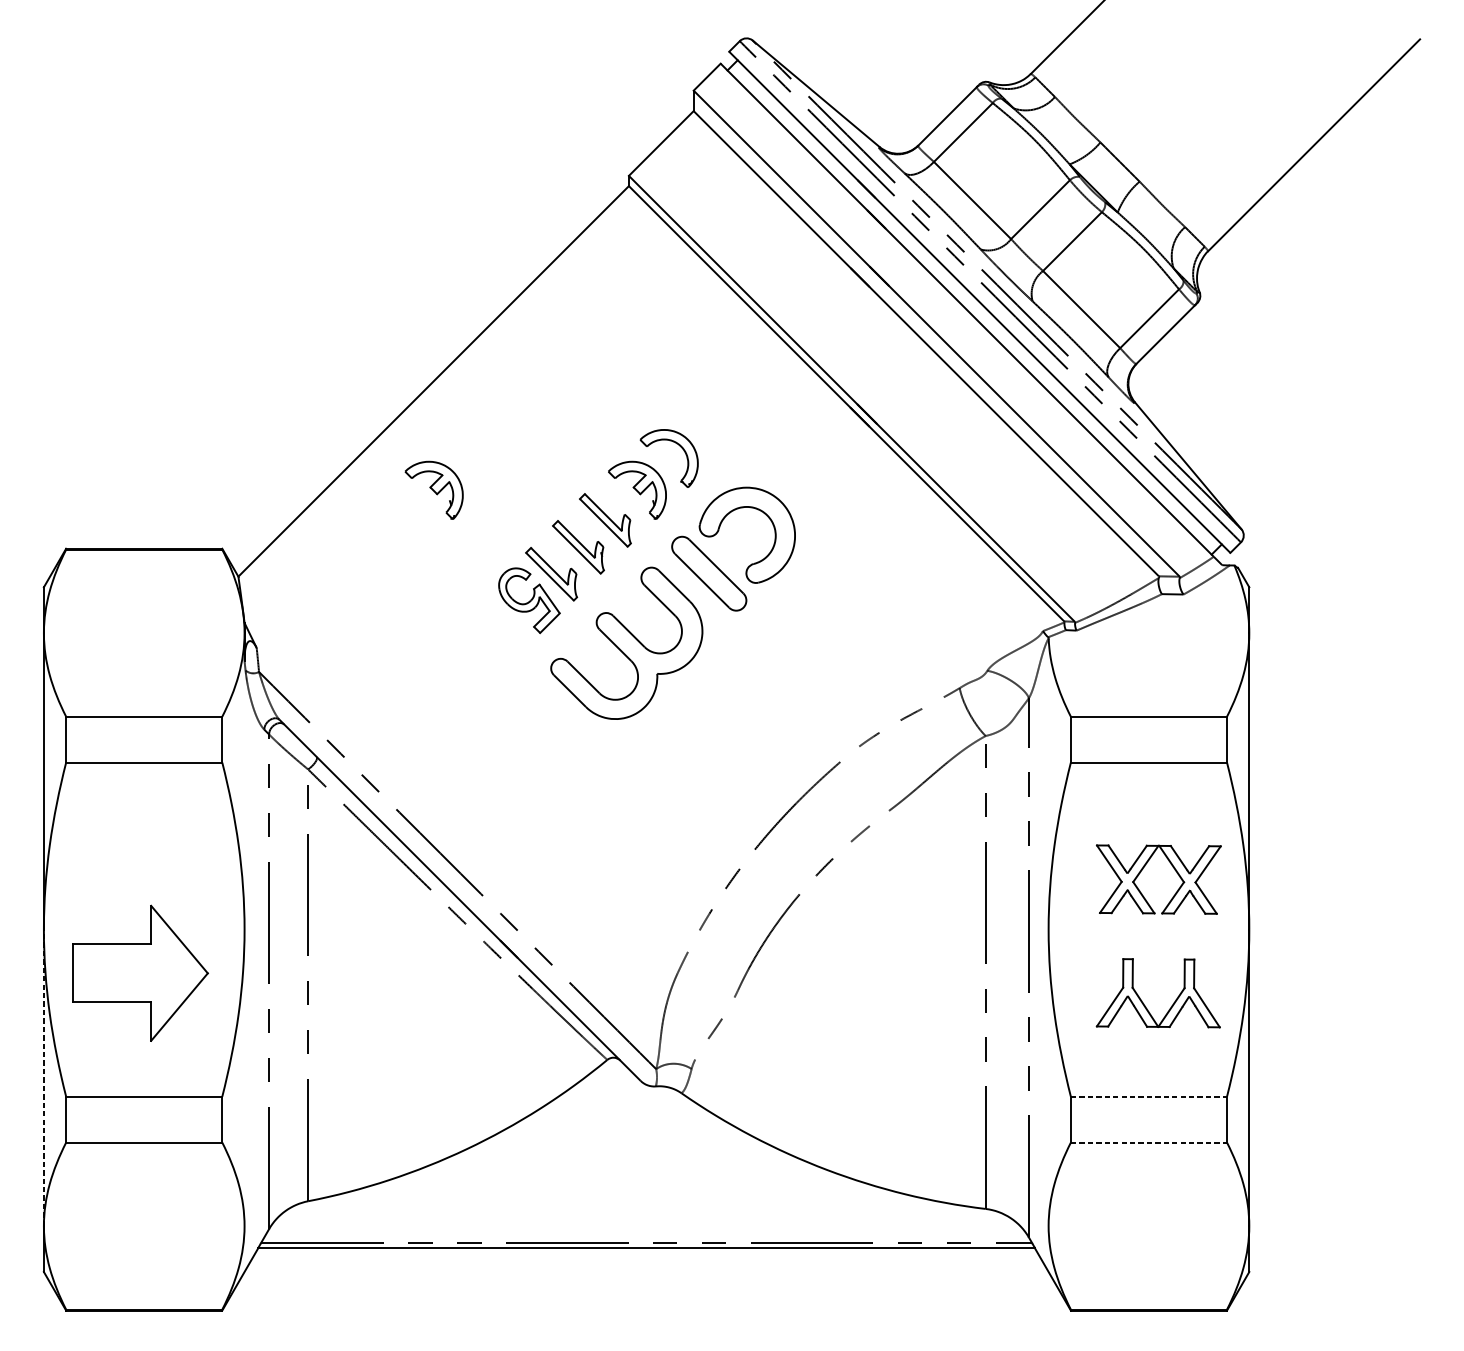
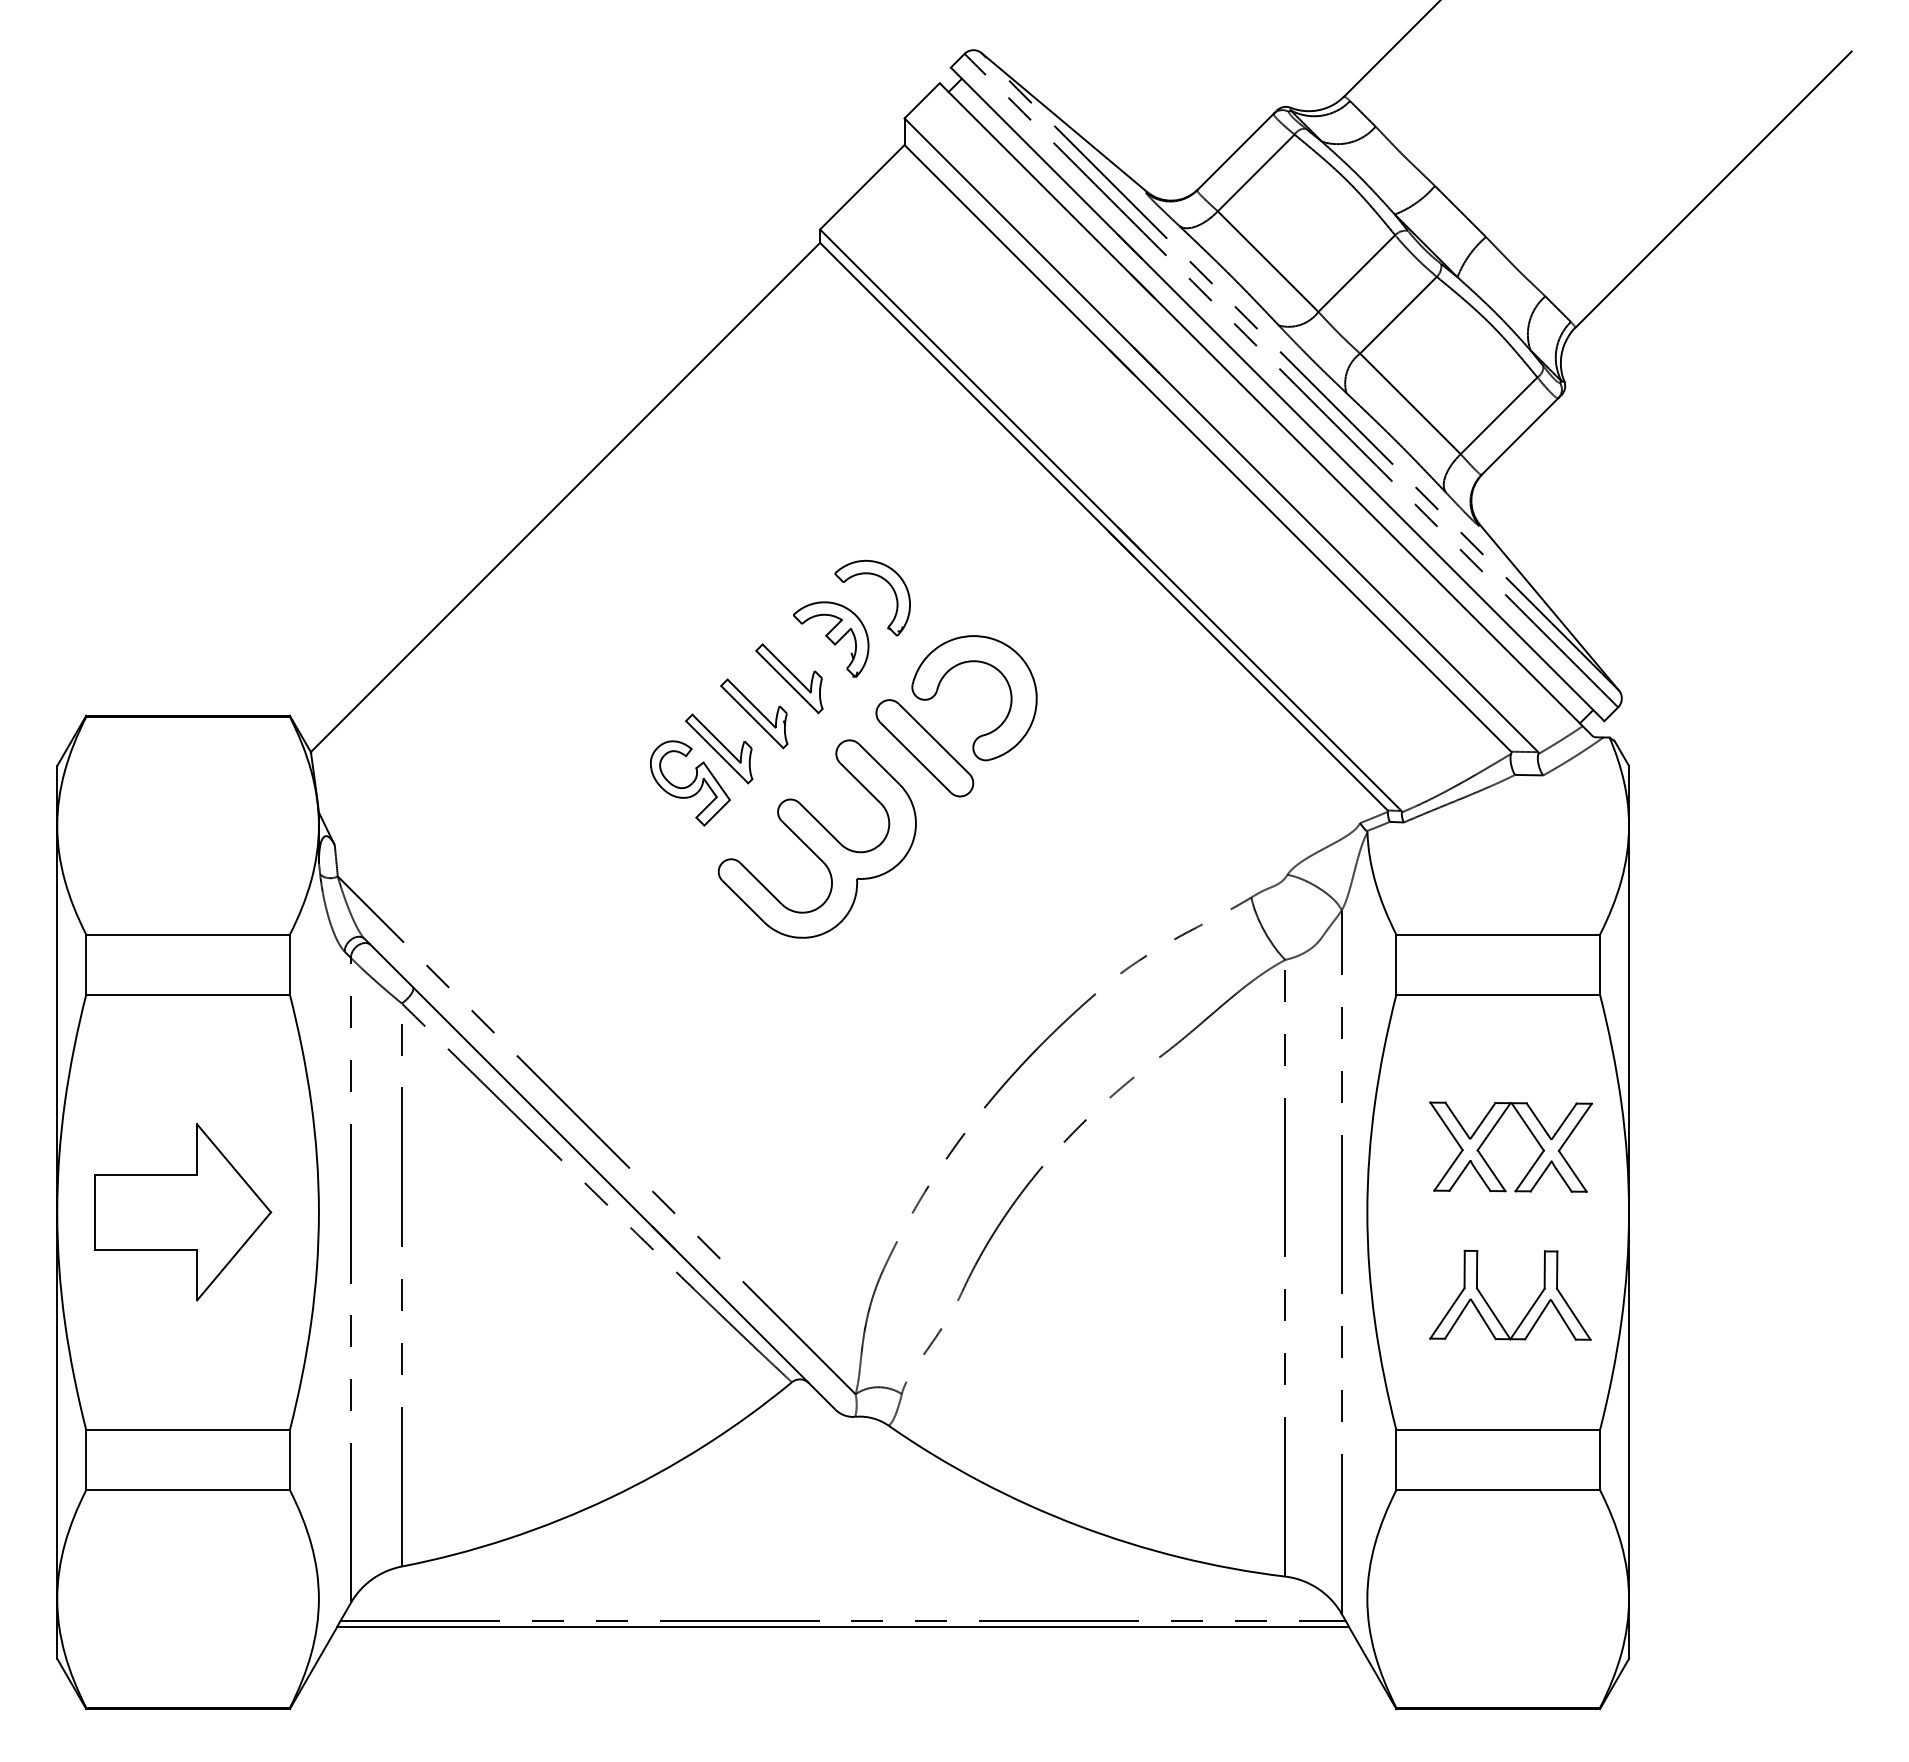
part: (434, 490) -> (566, 639), removed
part: (140, 973) -> (183, 1212), moved
line: (44, 1077) -> (57, 1405), dashed -> solid
line: (1149, 1096) -> (1498, 1430), dashed -> solid
line: (1149, 1142) -> (1498, 1490), dashed -> solid

